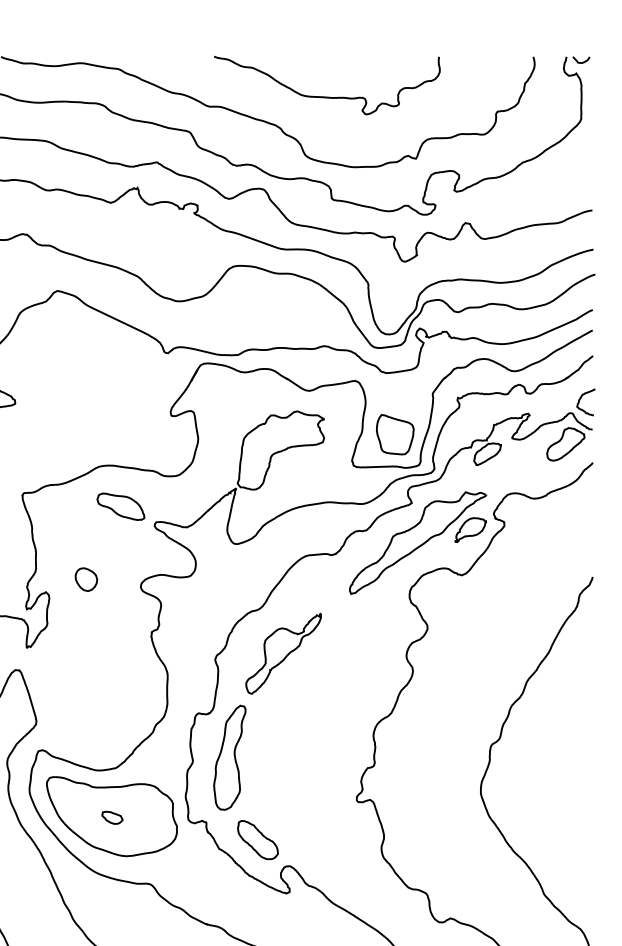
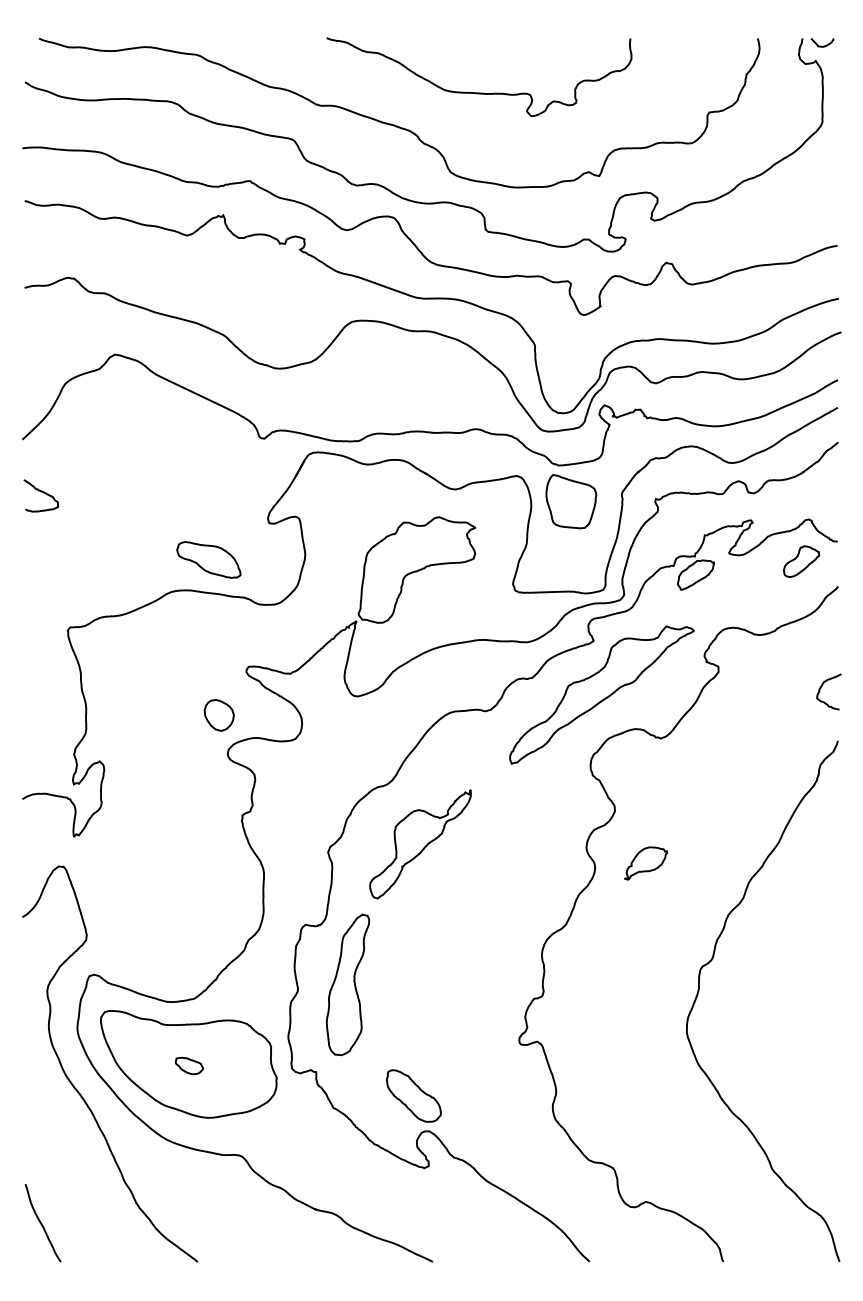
curve: (580, 399) -> (821, 688), moved
part: (395, 434) -> (571, 501), moved
part: (565, 444) -> (801, 561), size x0.7
part: (120, 506) -> (208, 559), moved
part: (470, 530) -> (645, 863), moved
part: (85, 579) -> (218, 715), moved
part: (257, 839) -> (413, 1095), moved

